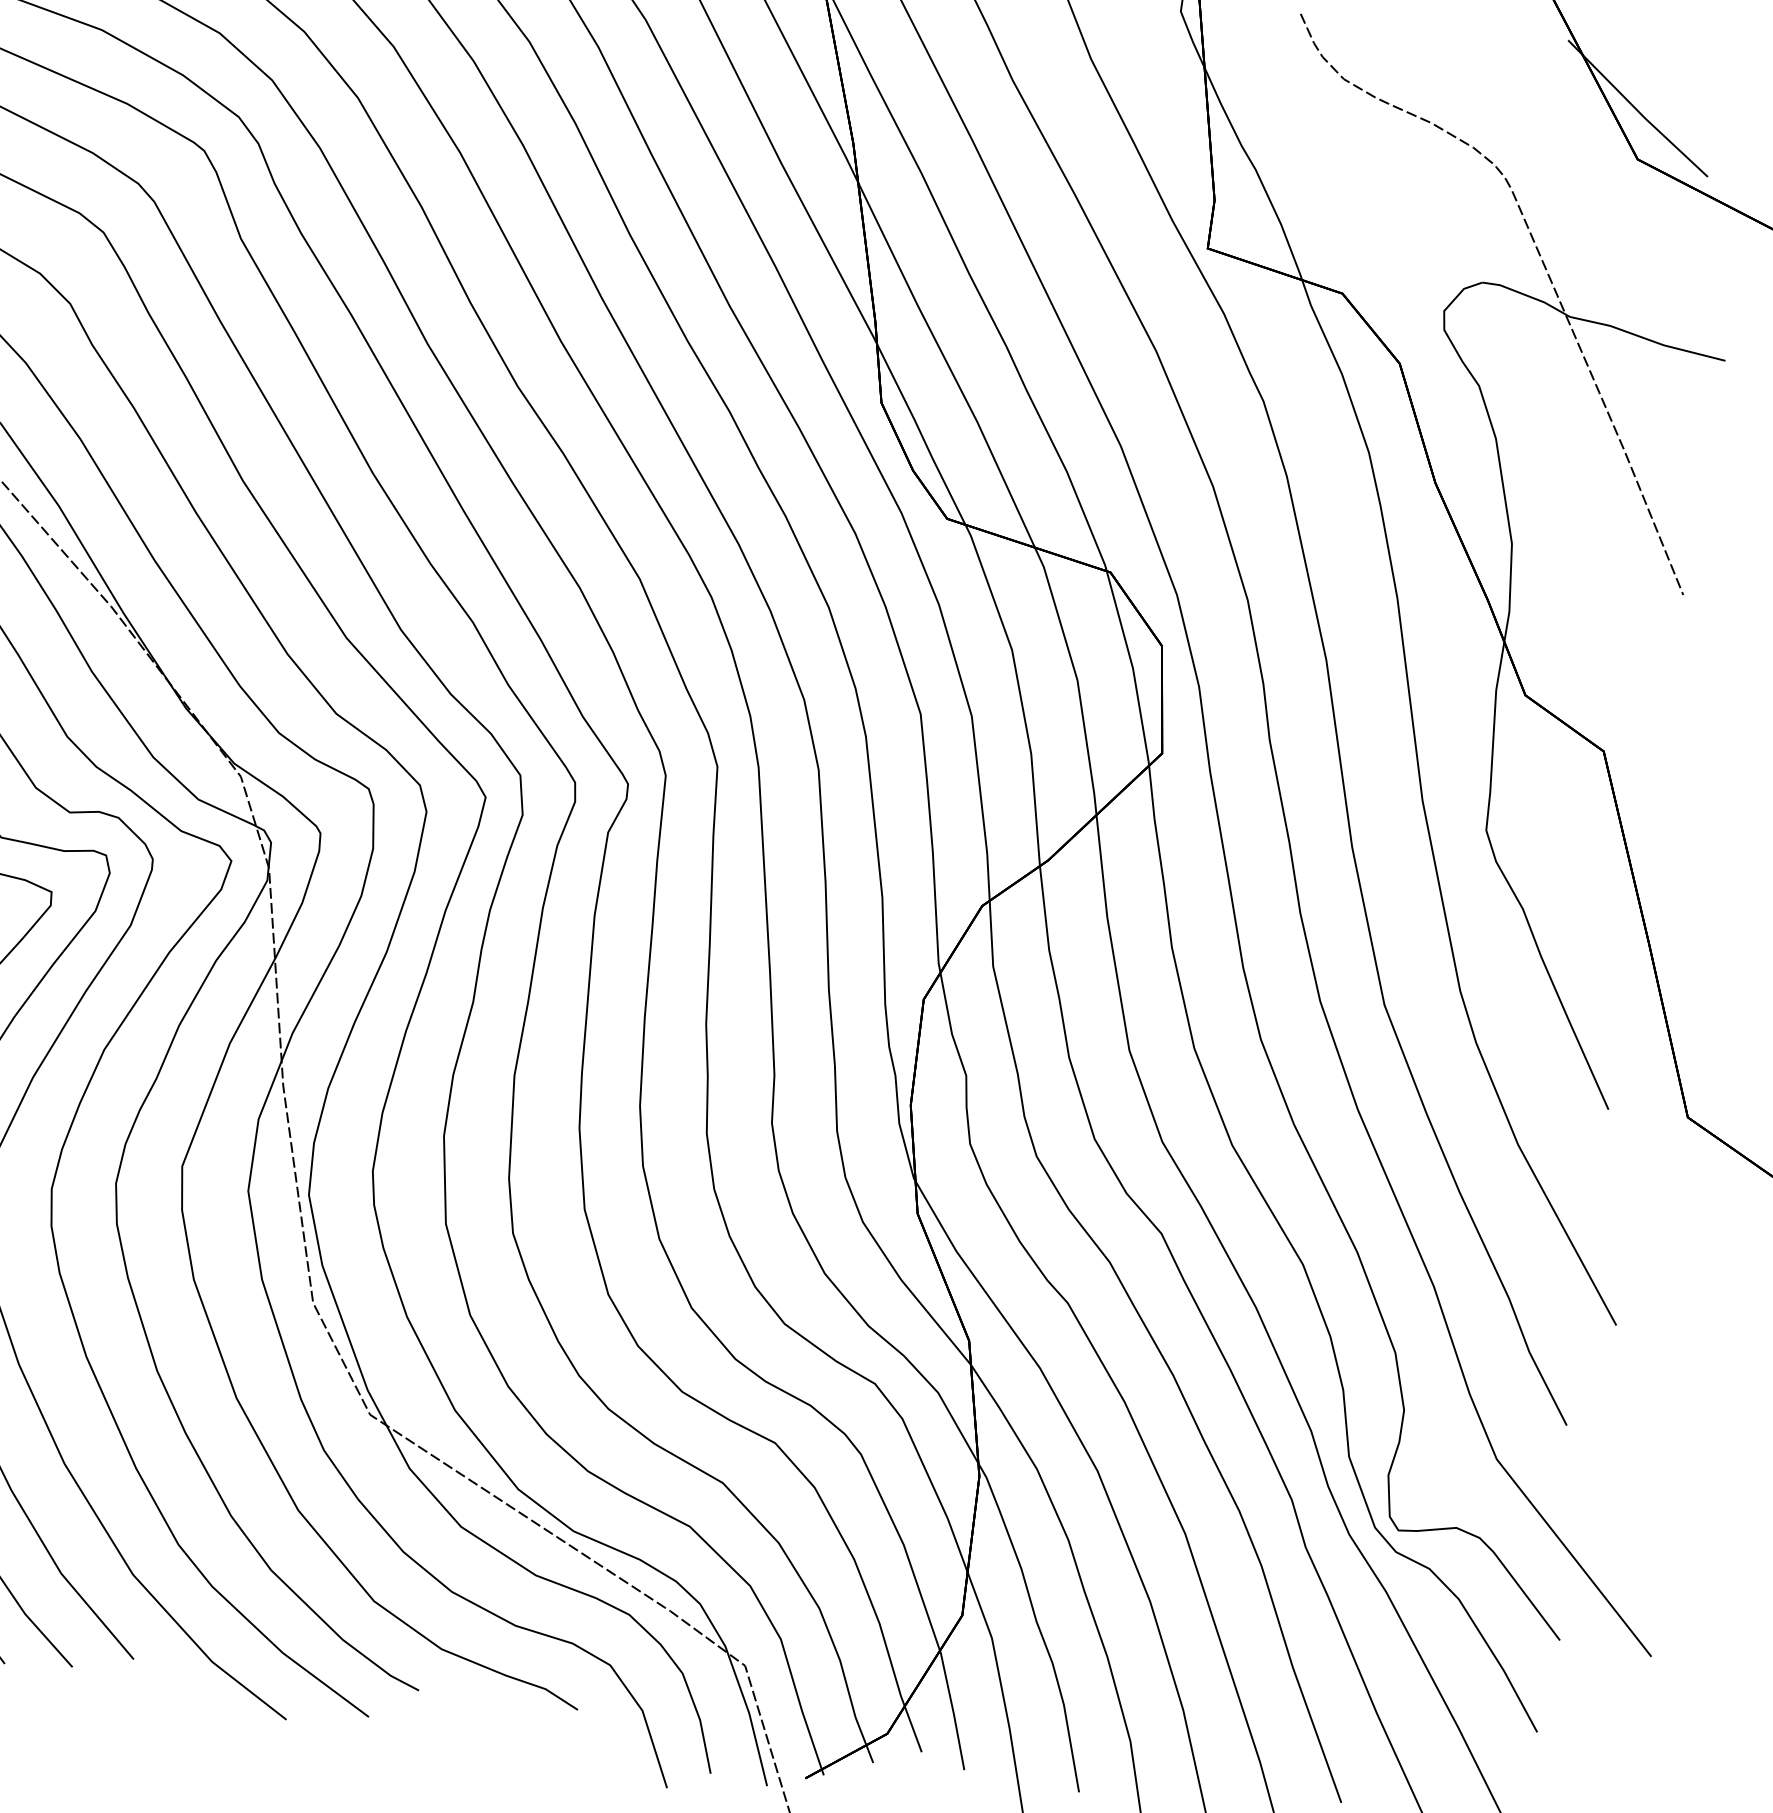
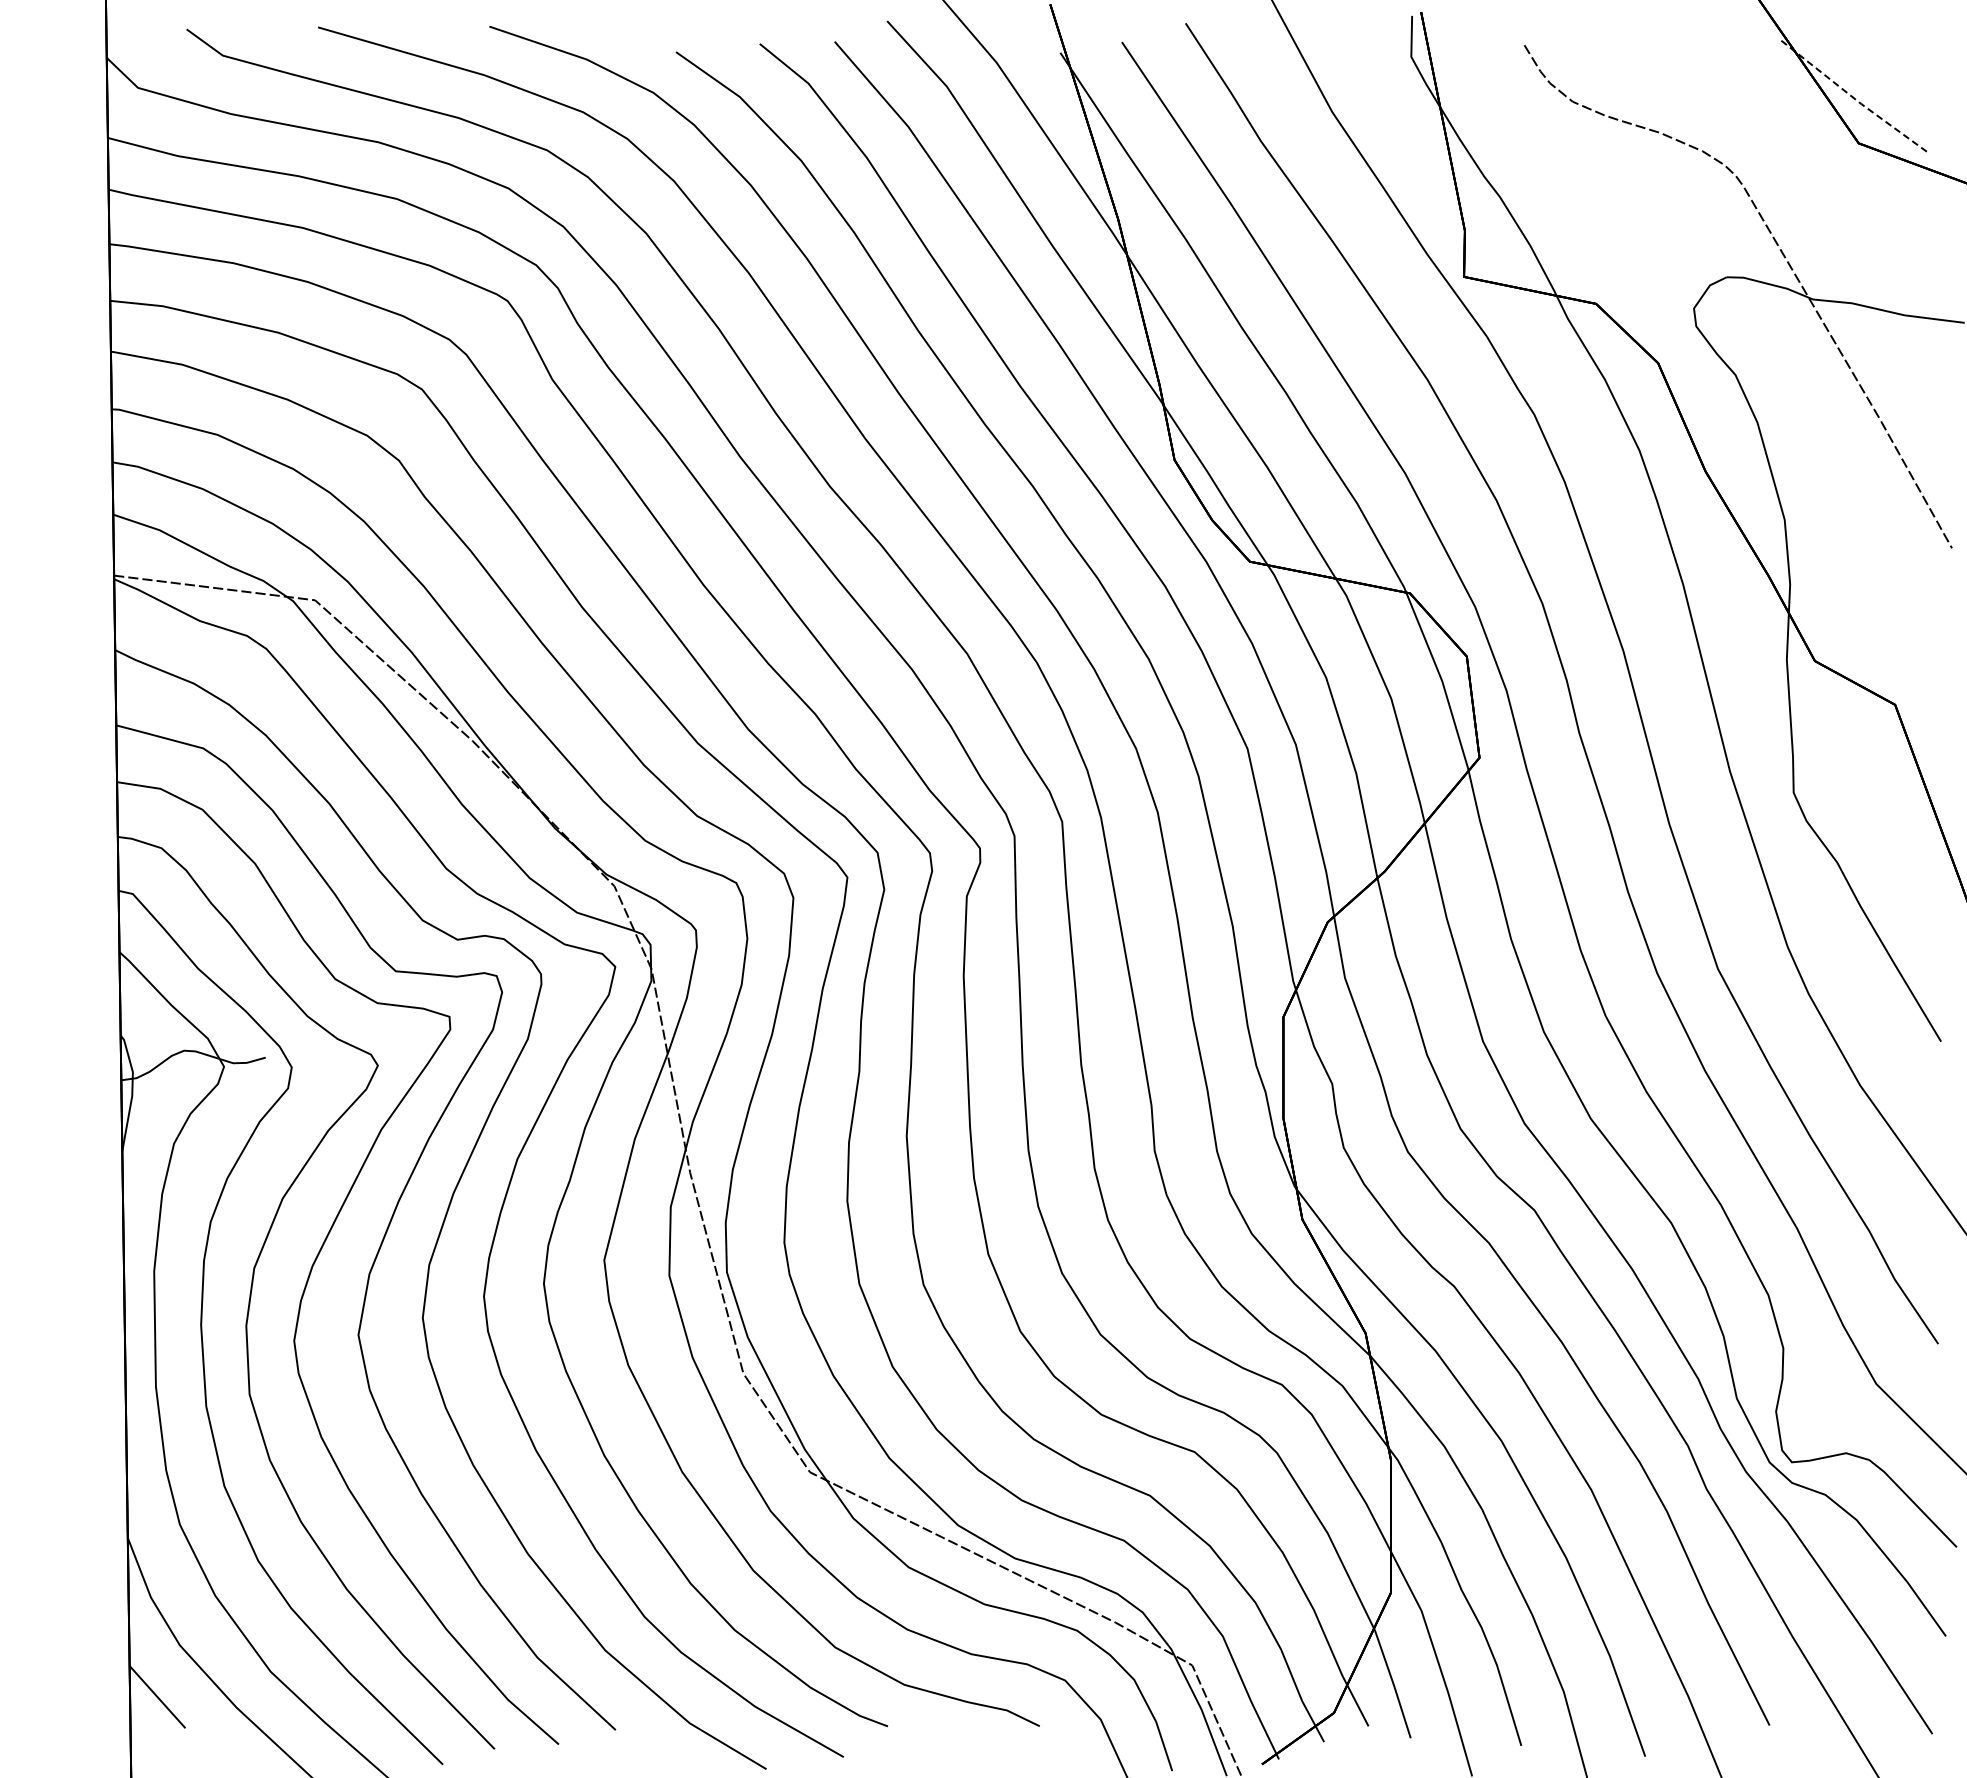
line: (1637, 109) -> (1852, 96), solid -> dashed

